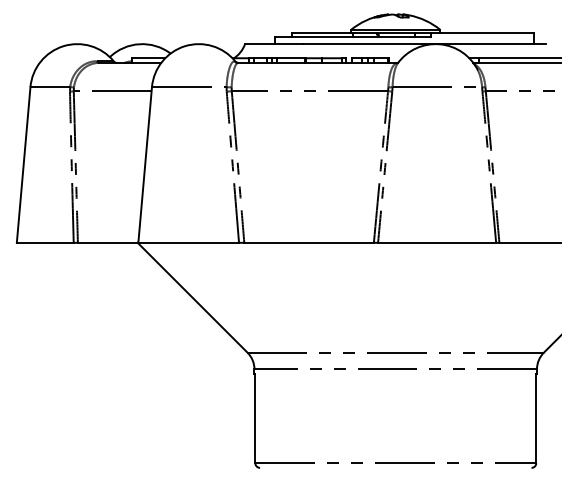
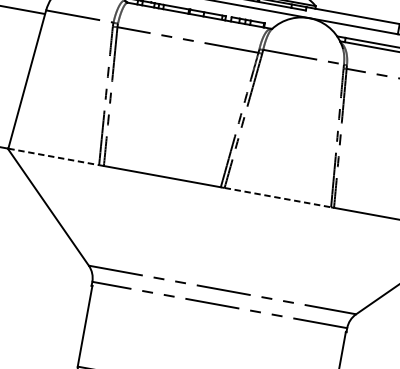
line: (189, 242) -> (54, 156), solid -> dashed
line: (437, 242) -> (278, 197), solid -> dashed

